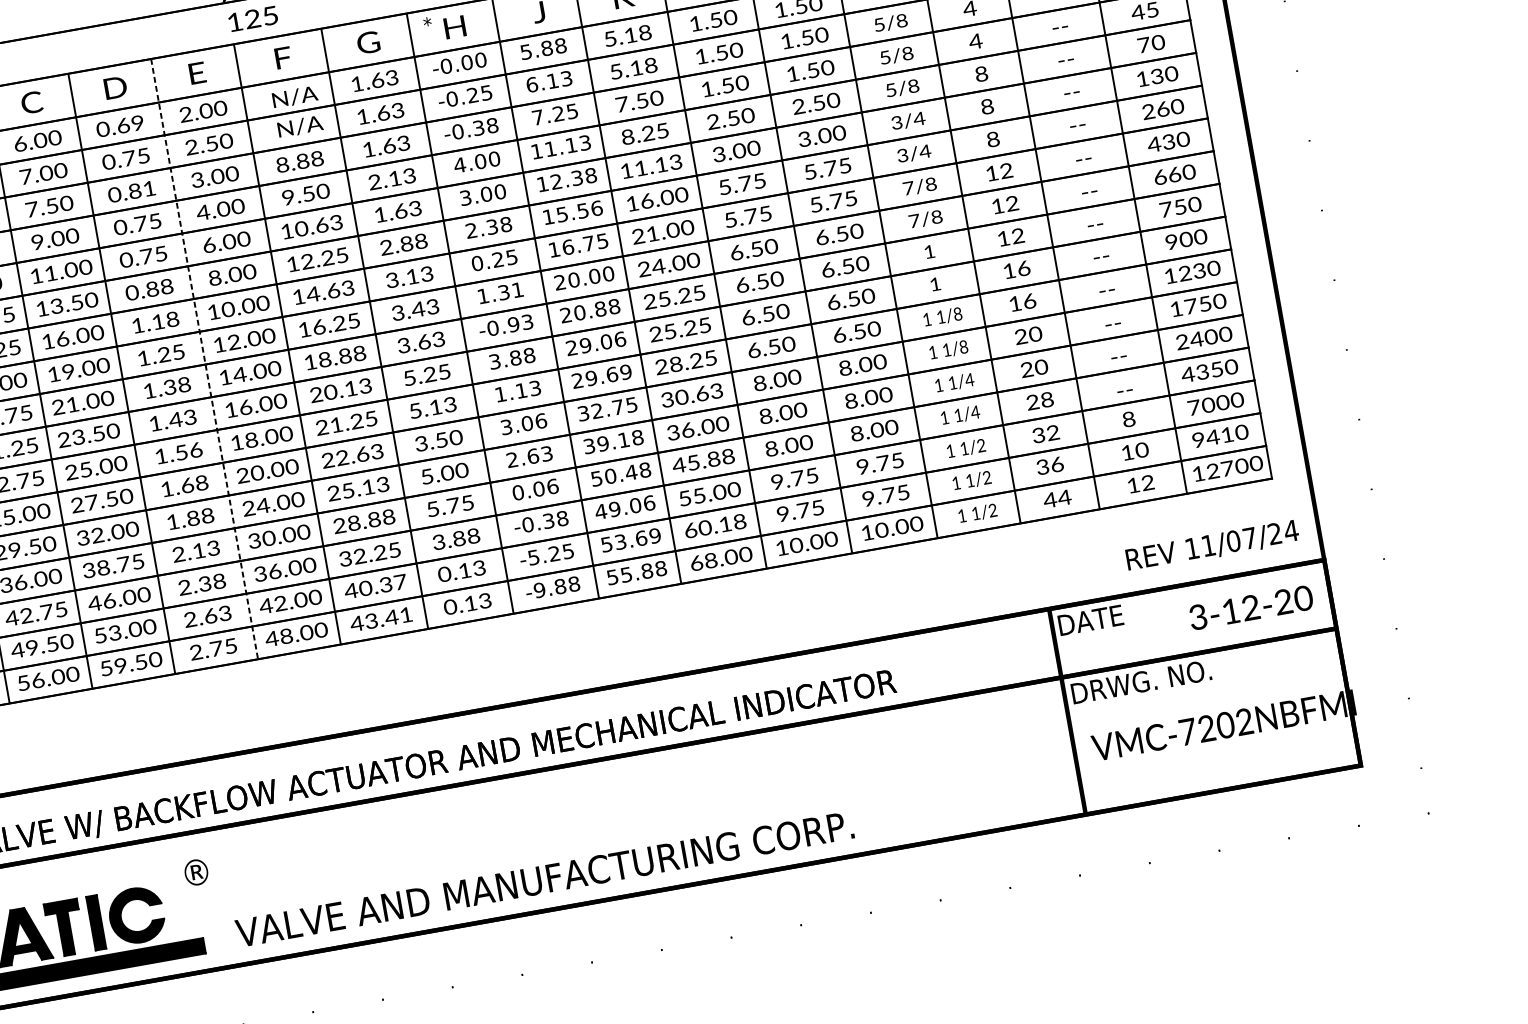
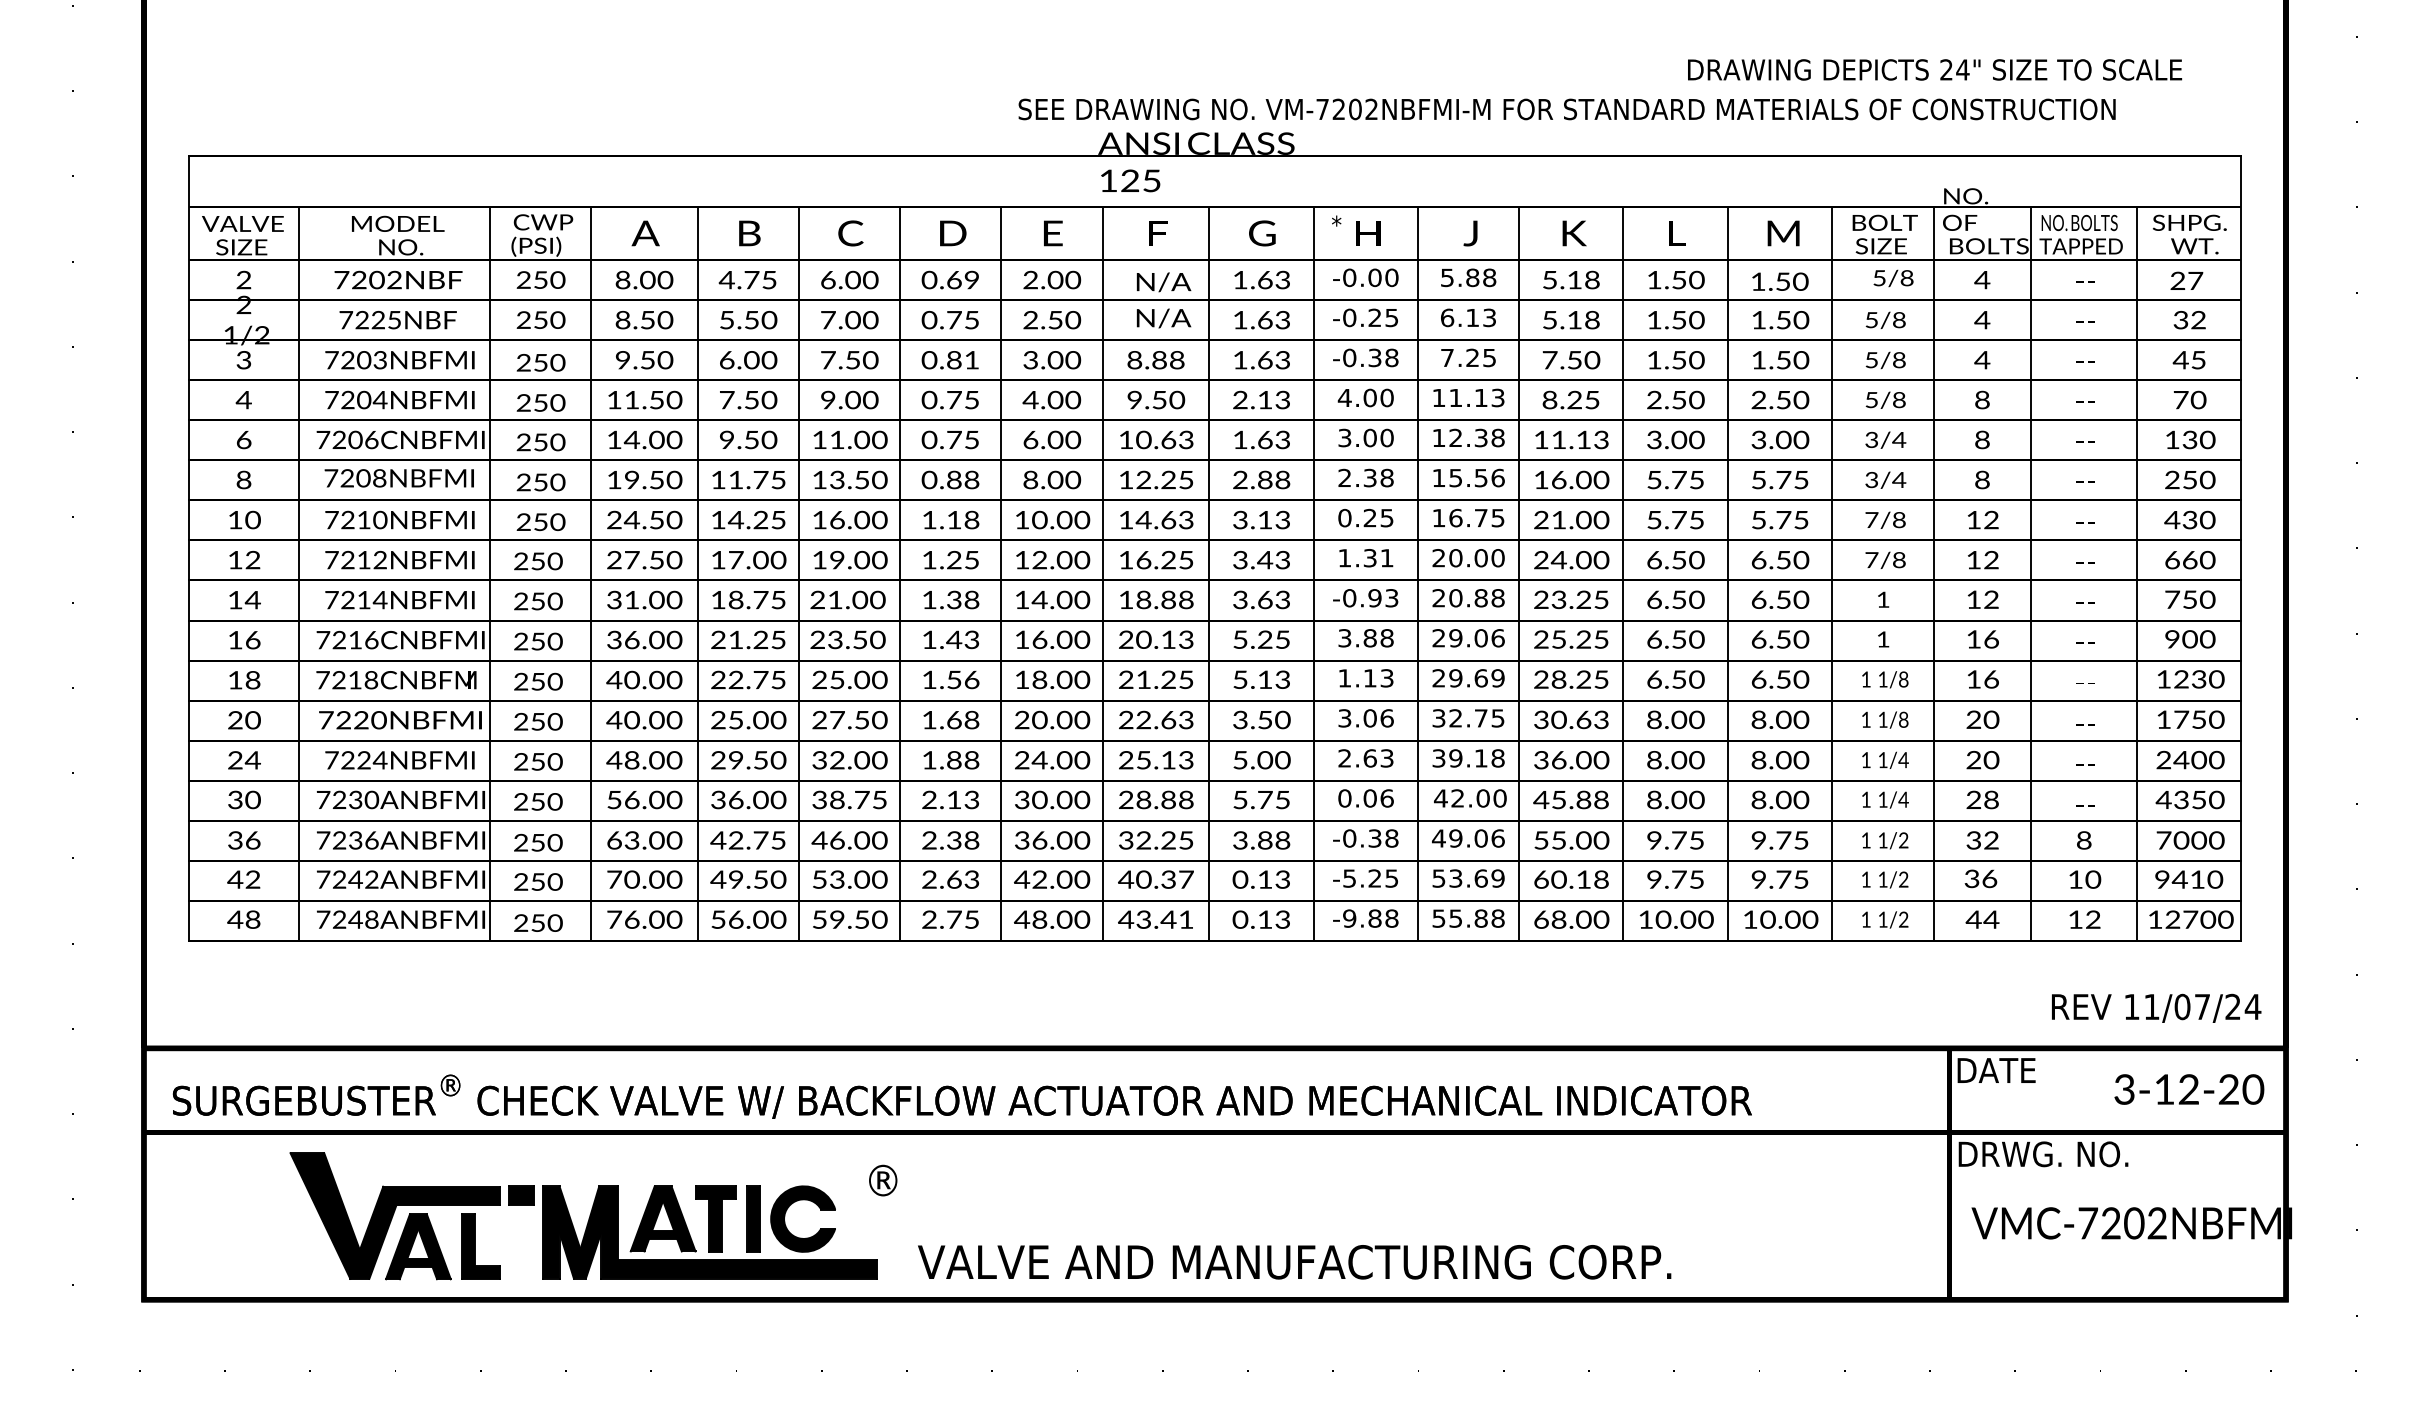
text: (1163, 109) -> (2190, 480), 260 -> 250
text: (663, 298) -> (1558, 599), 25.25 -> 23.25
line: (204, 359) -> (1001, 574), dashed -> solid
text: (621, 474) -> (1470, 798), 50.48 -> 42.00

